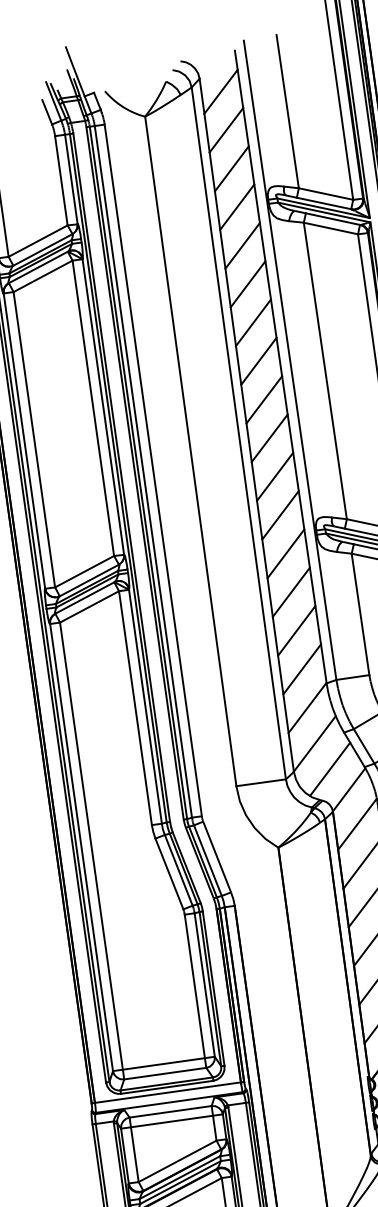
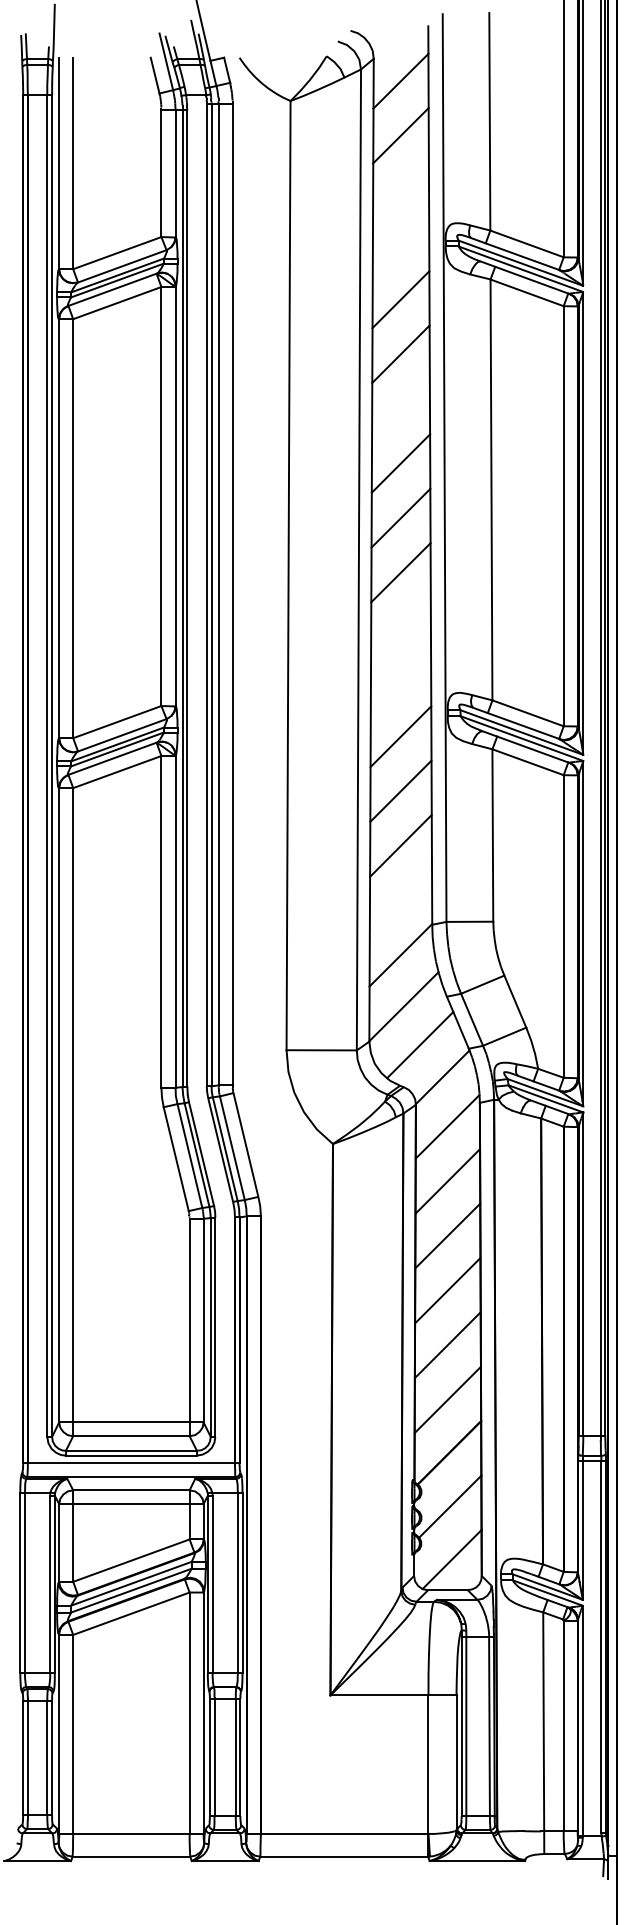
line: (231, 168) -> (400, 190), removed
line: (236, 206) -> (400, 244), removed
line: (253, 322) -> (400, 408), removed
line: (274, 476) -> (400, 627), removed
line: (280, 515) -> (400, 681), removed
line: (302, 669) -> (401, 900), removed

